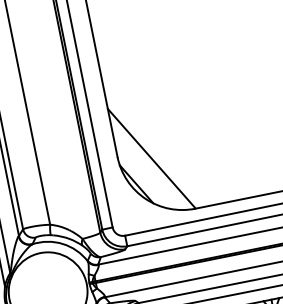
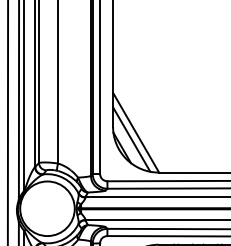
line: (147, 169) -> (131, 139), added

